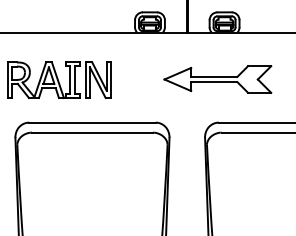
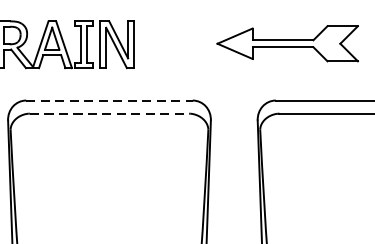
part: (217, 79) -> (287, 43), moved
line: (92, 122) -> (109, 100), solid -> dashed
line: (92, 132) -> (109, 113), solid -> dashed

